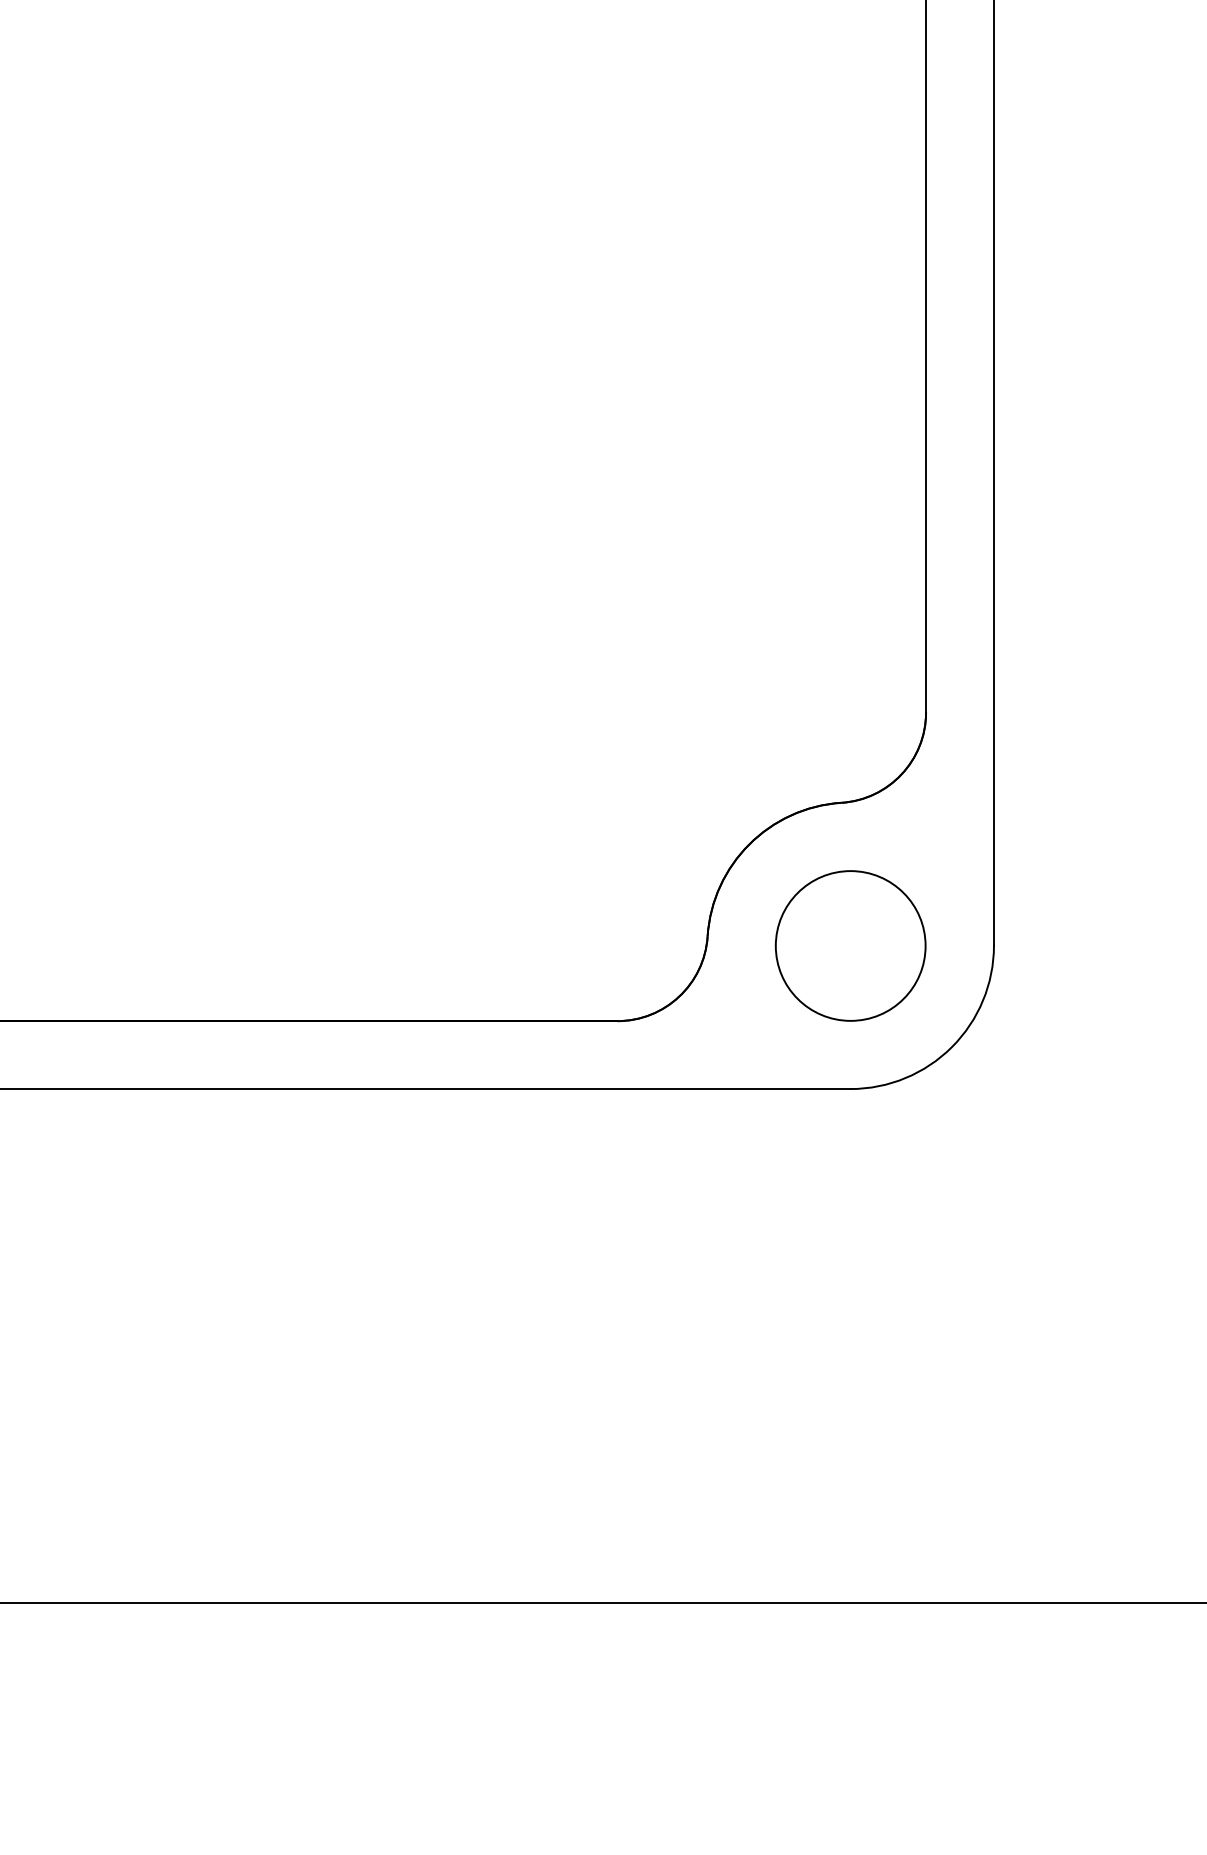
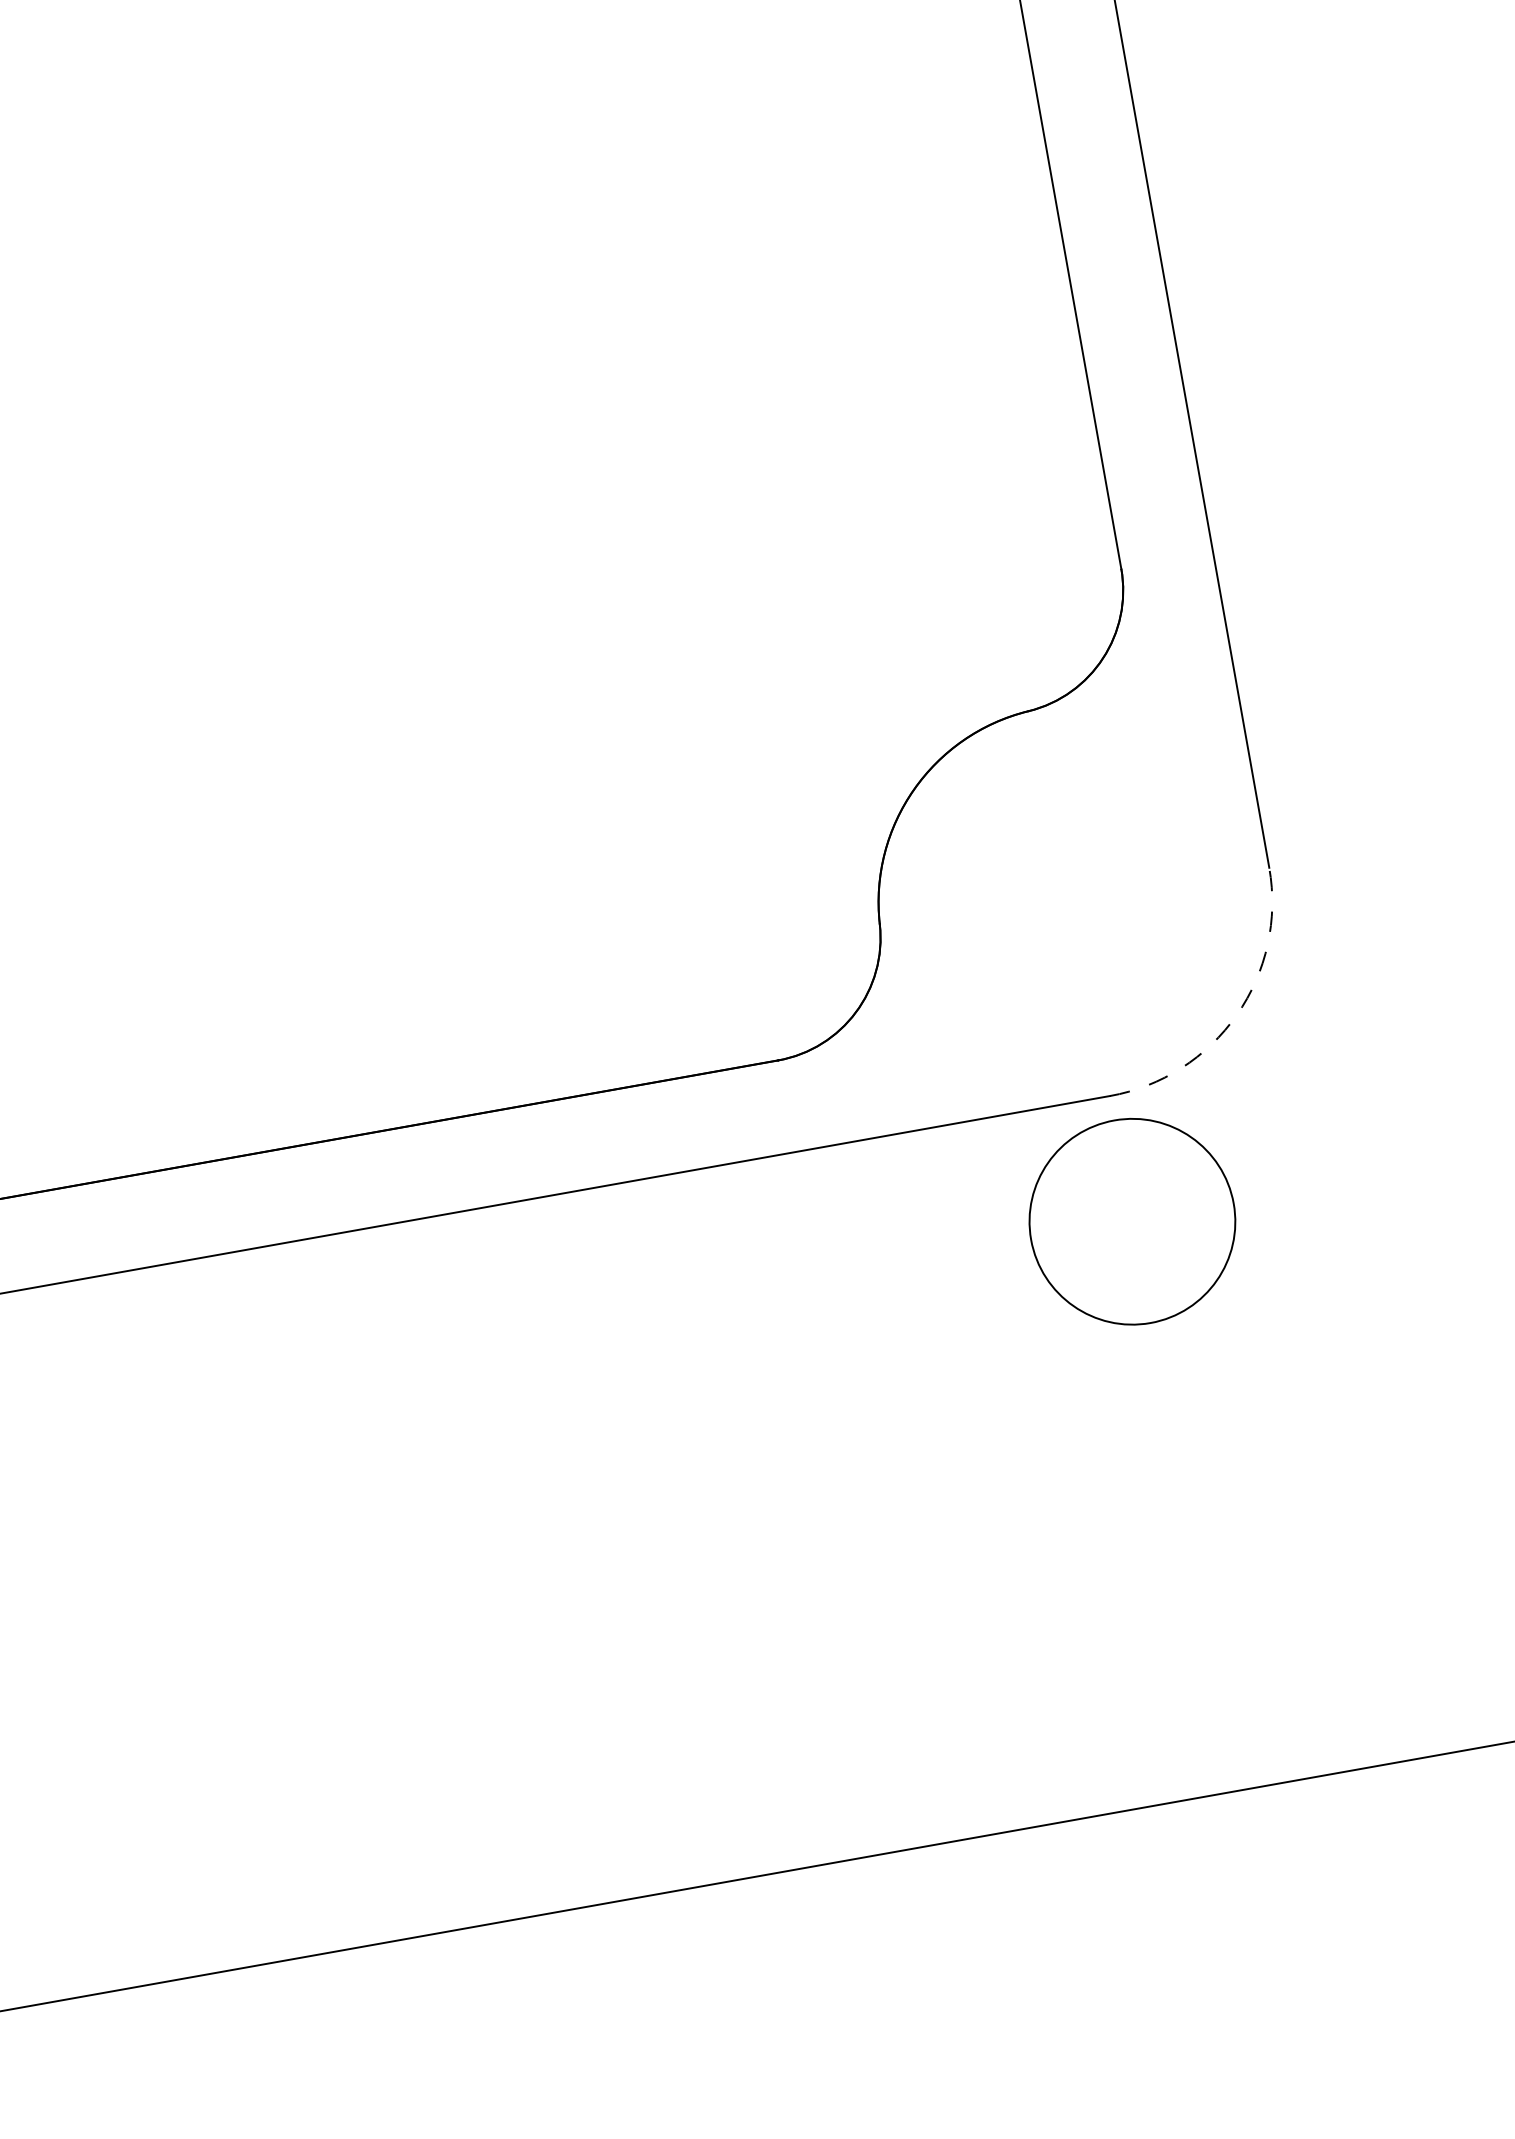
circle: (850, 945) -> (1132, 1221), moved
arc: (951, 1047) -> (1236, 1015), solid -> dashed

